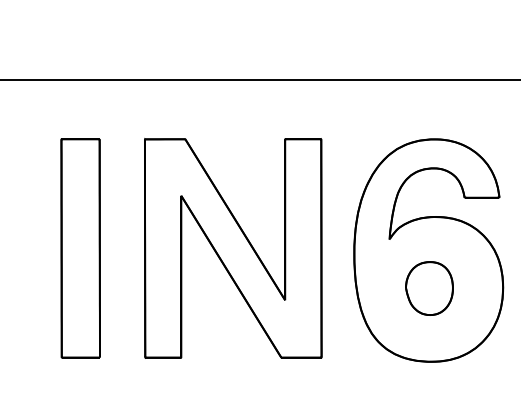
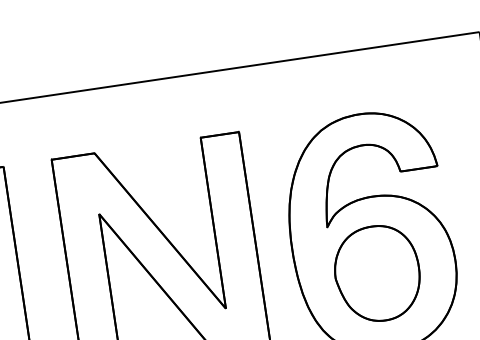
part: (429, 288) -> (377, 273), size x1.67

